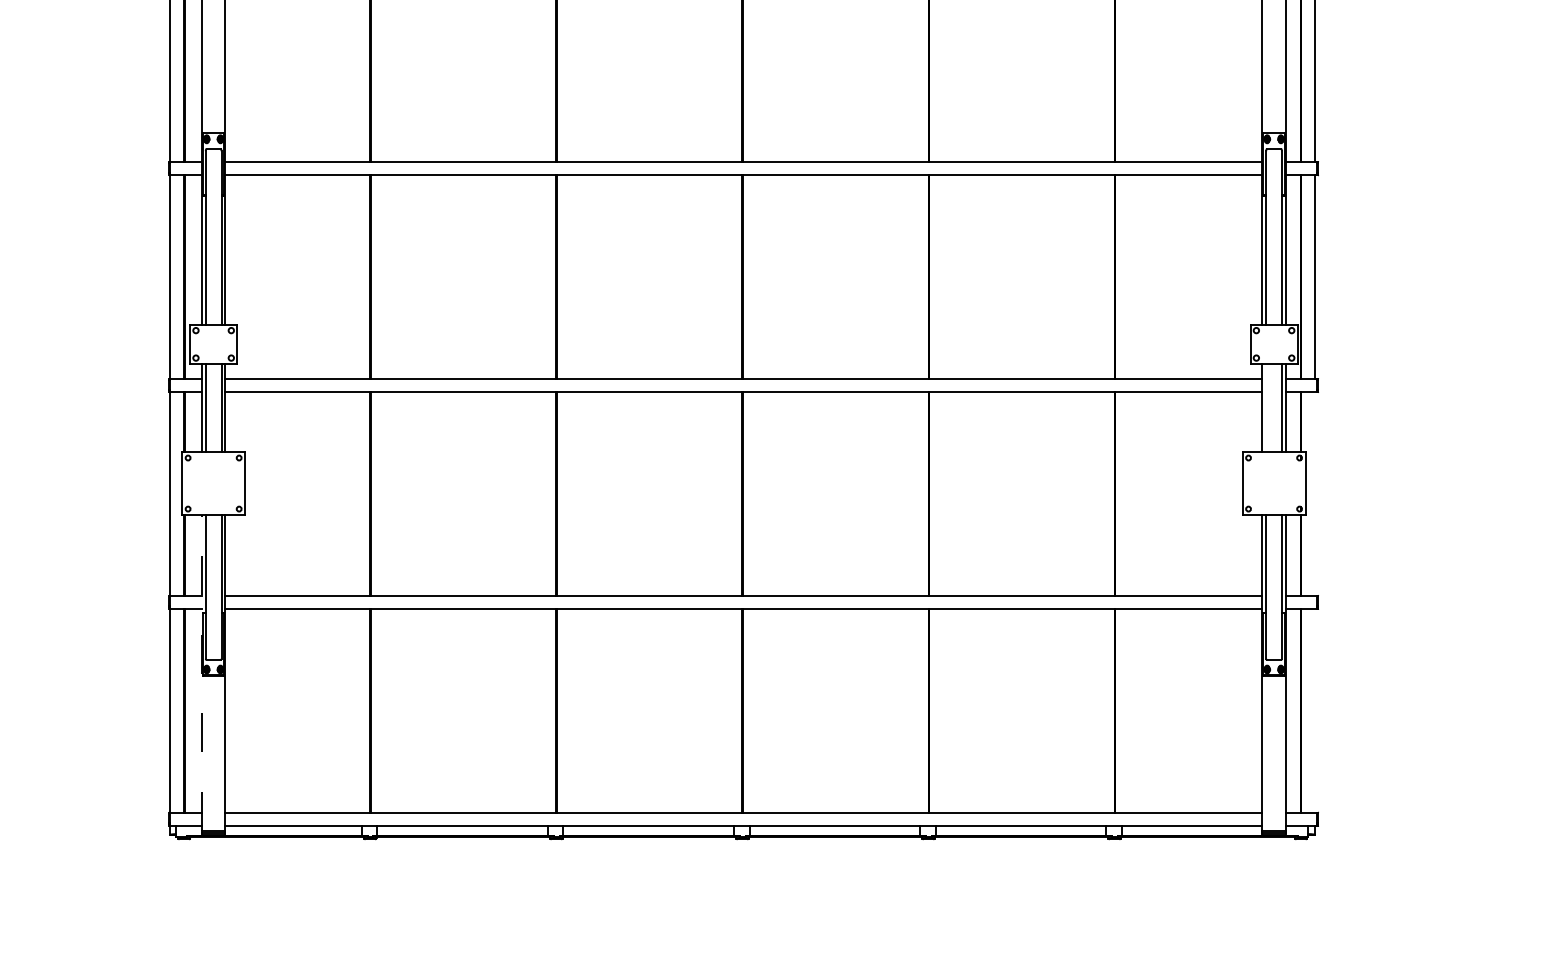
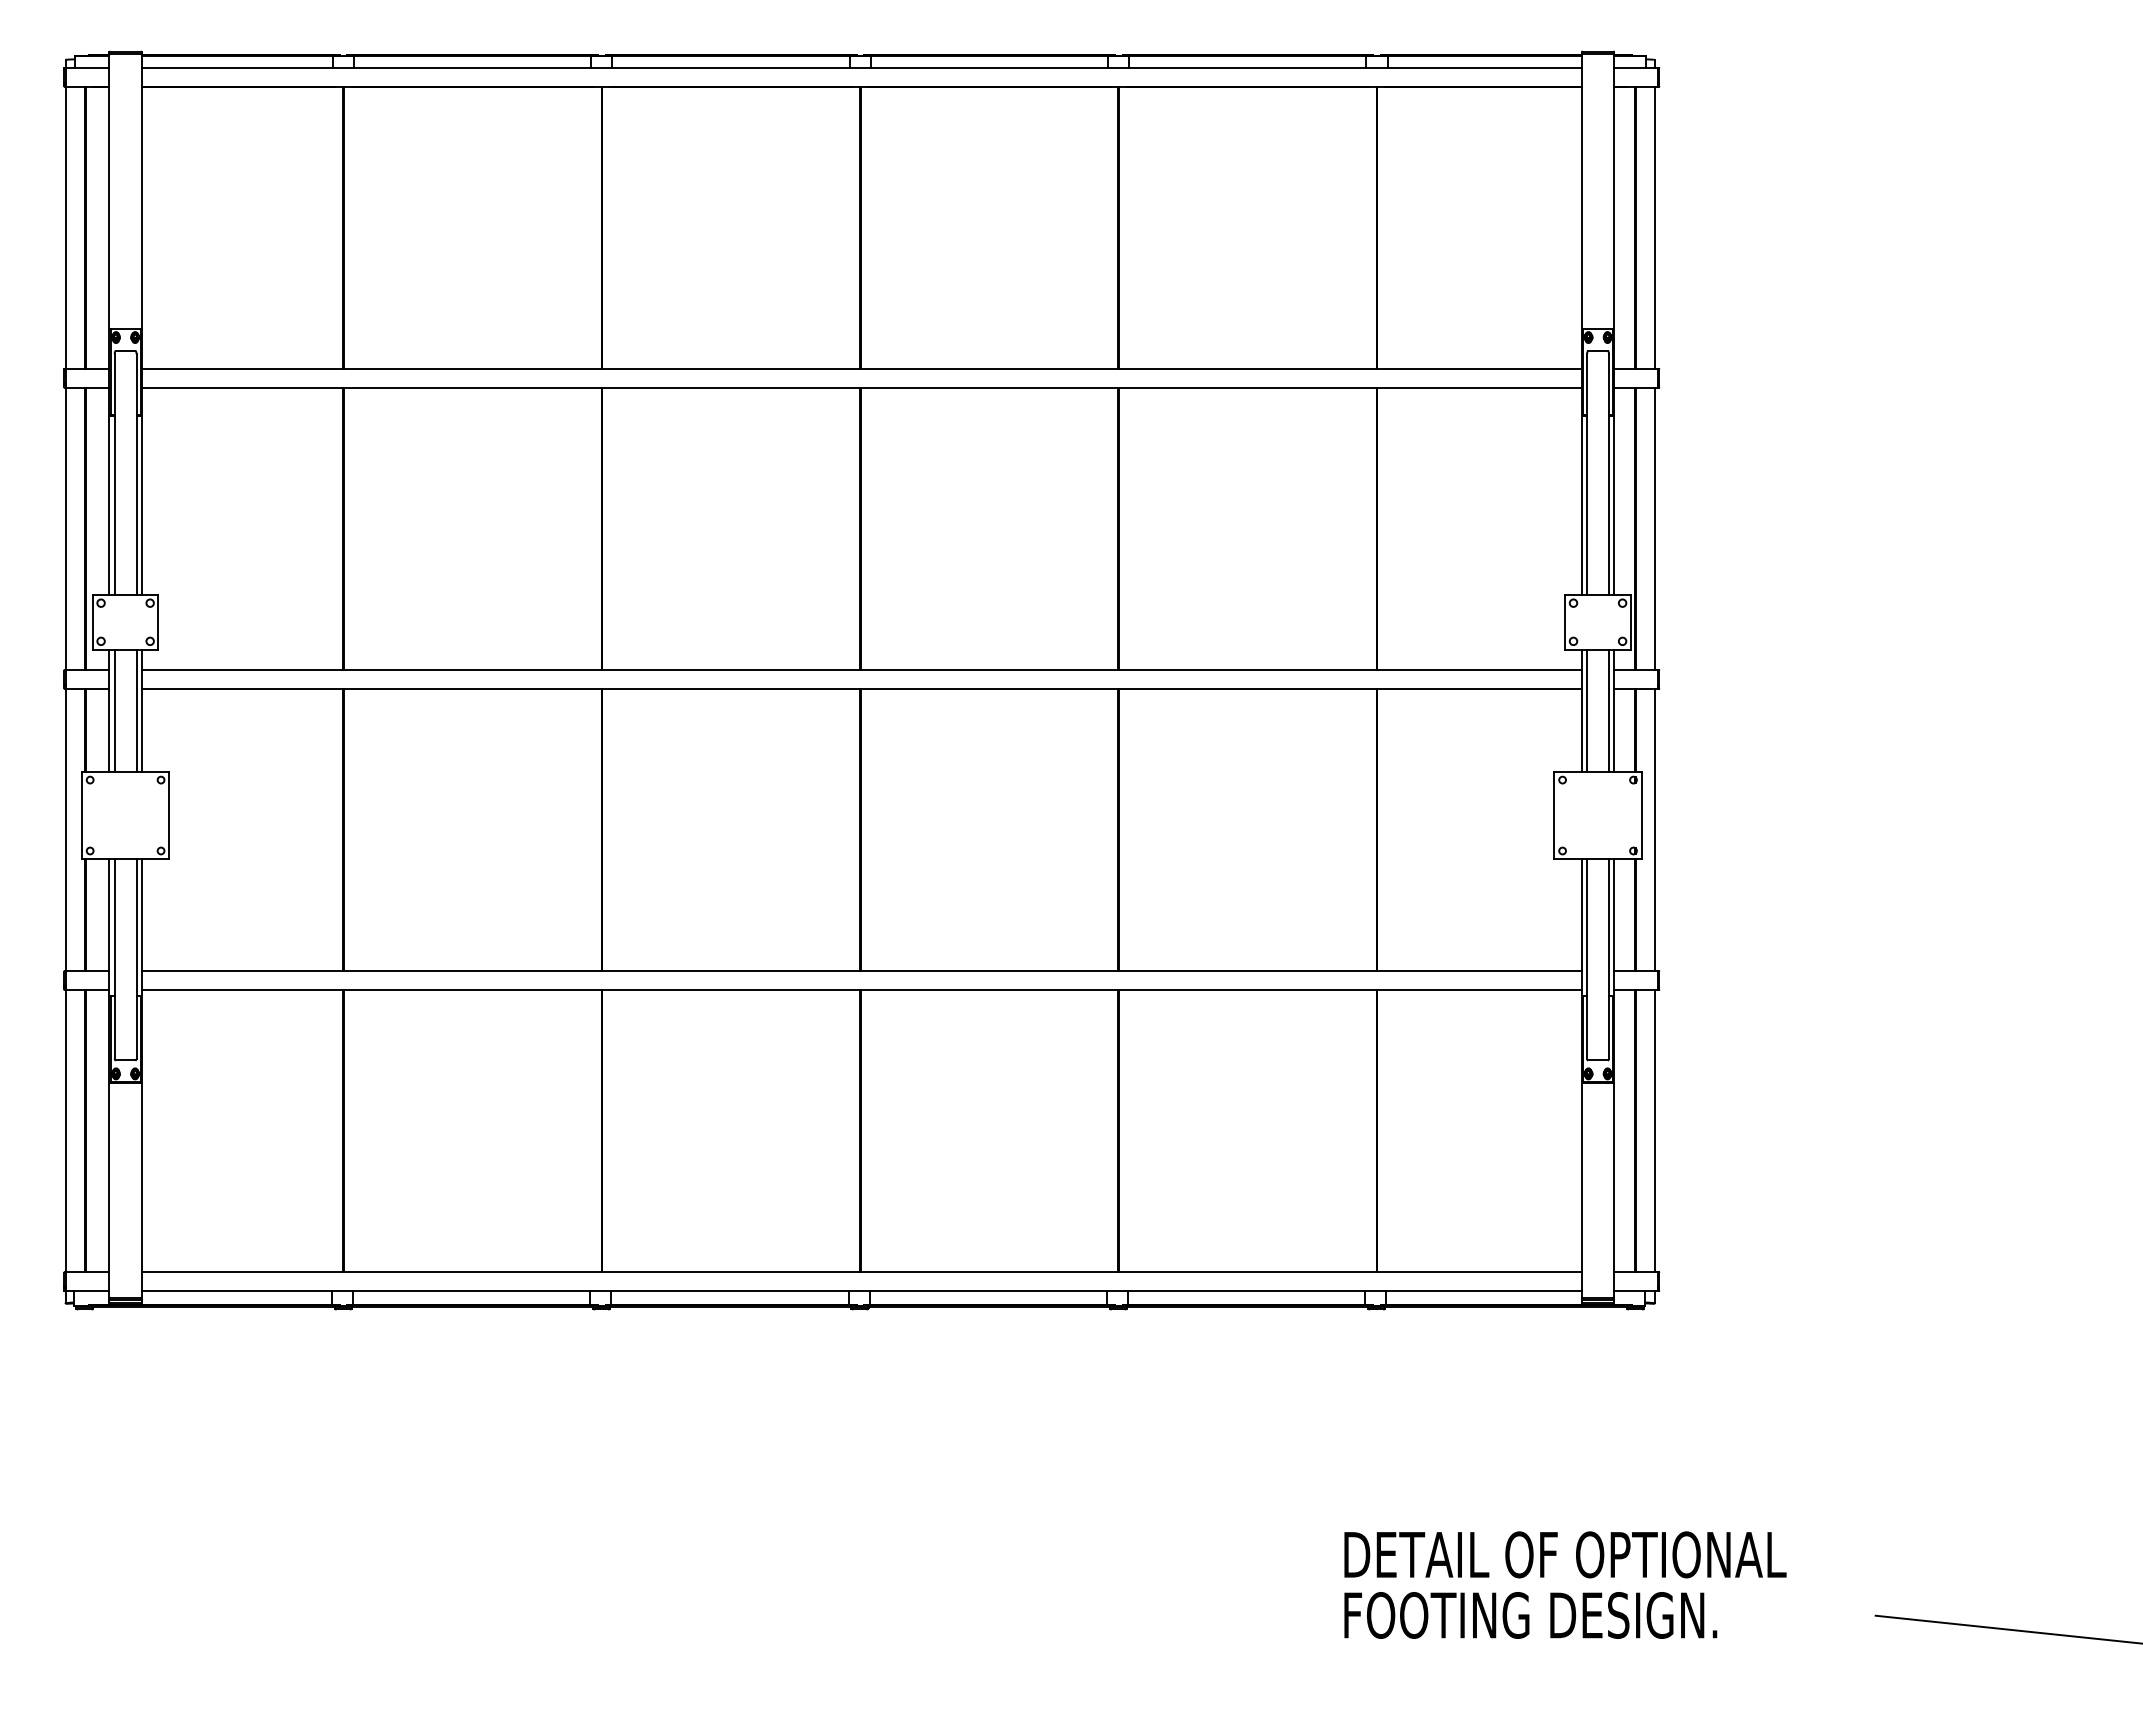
line: (1266, 407) -> (1587, 710), added
line: (1314, 493) -> (1654, 829), added
line: (202, 672) -> (109, 1078), dashed -> solid
line: (1314, 710) -> (1654, 1130), added

